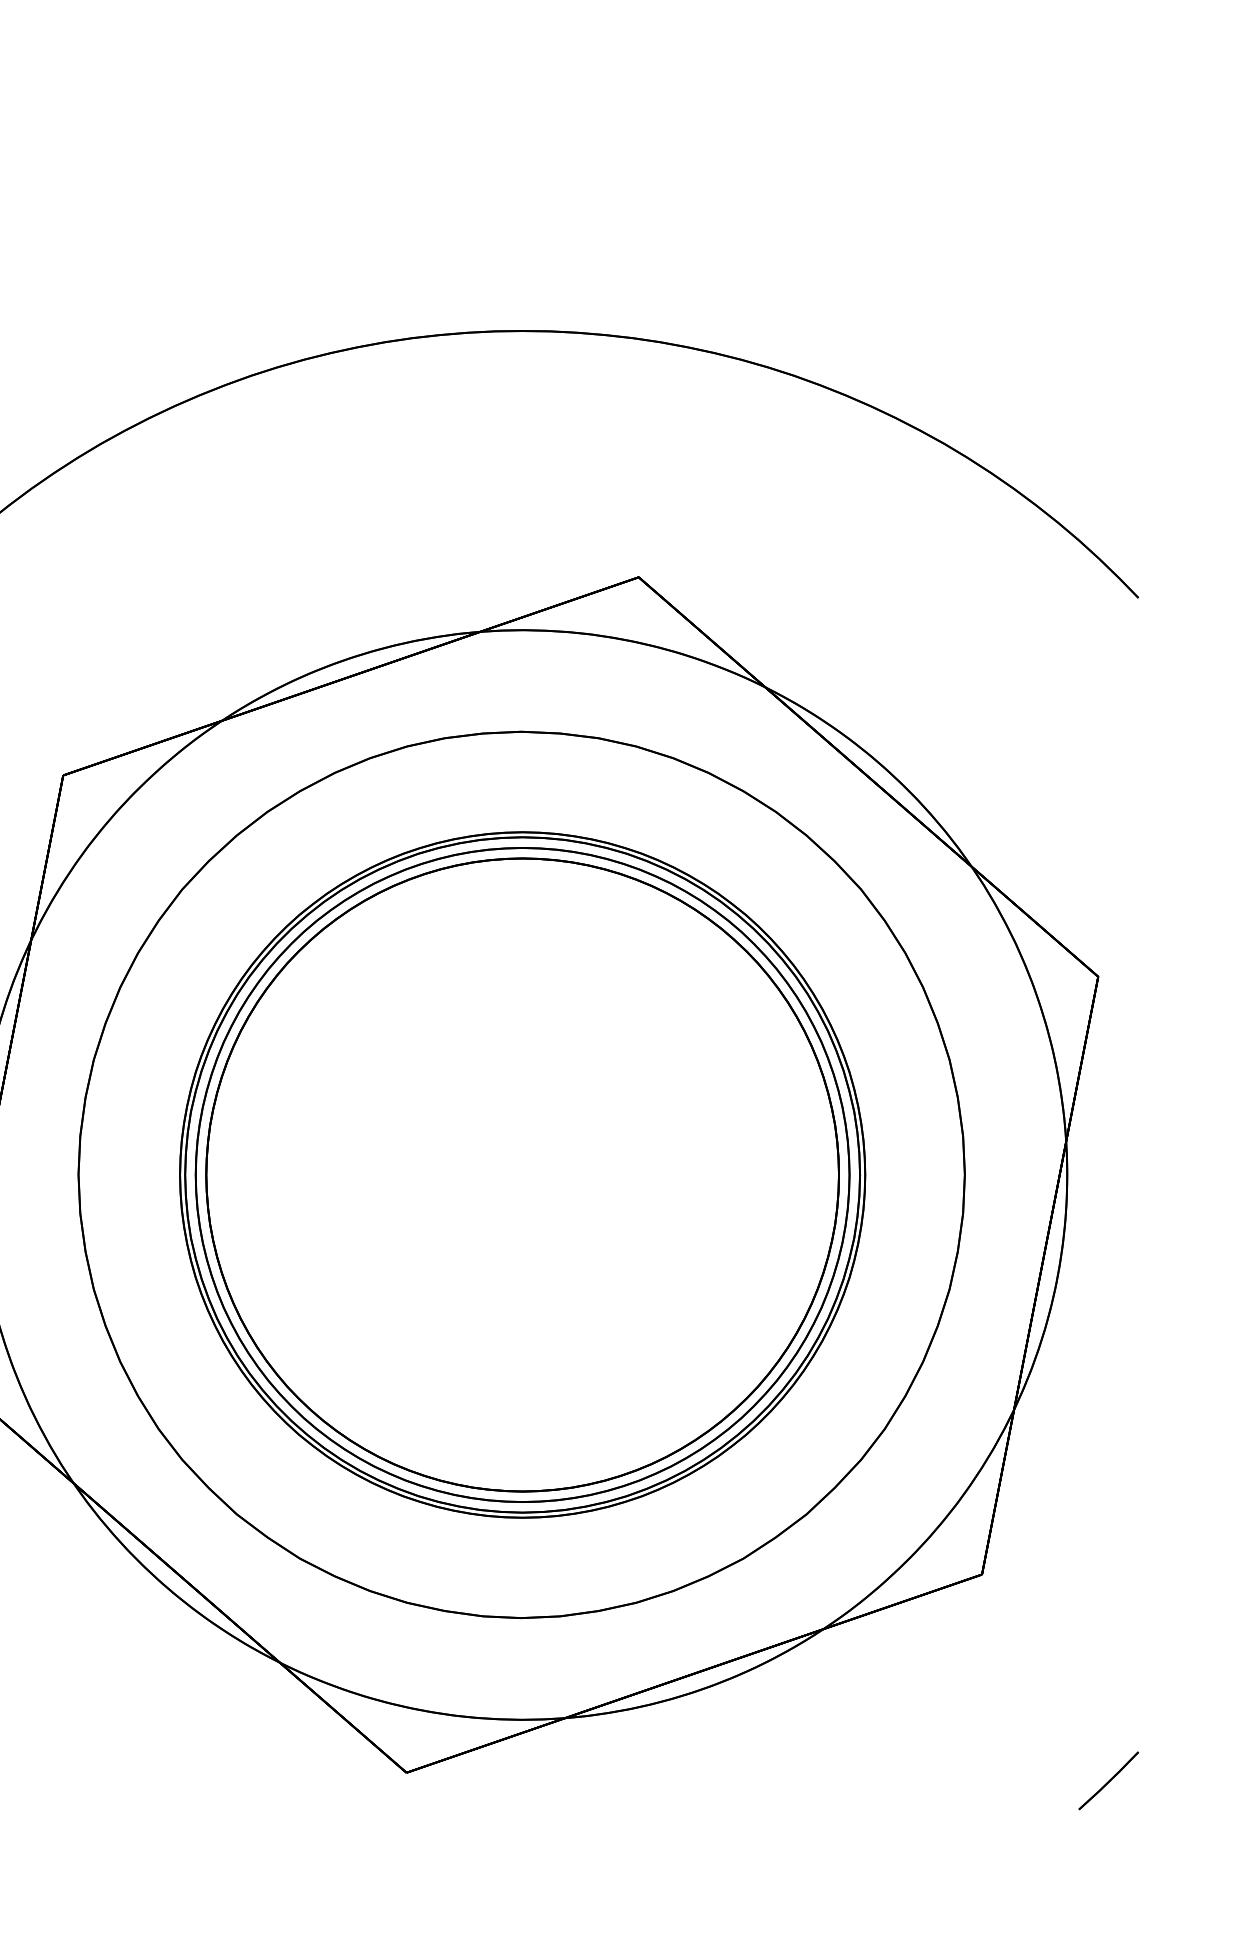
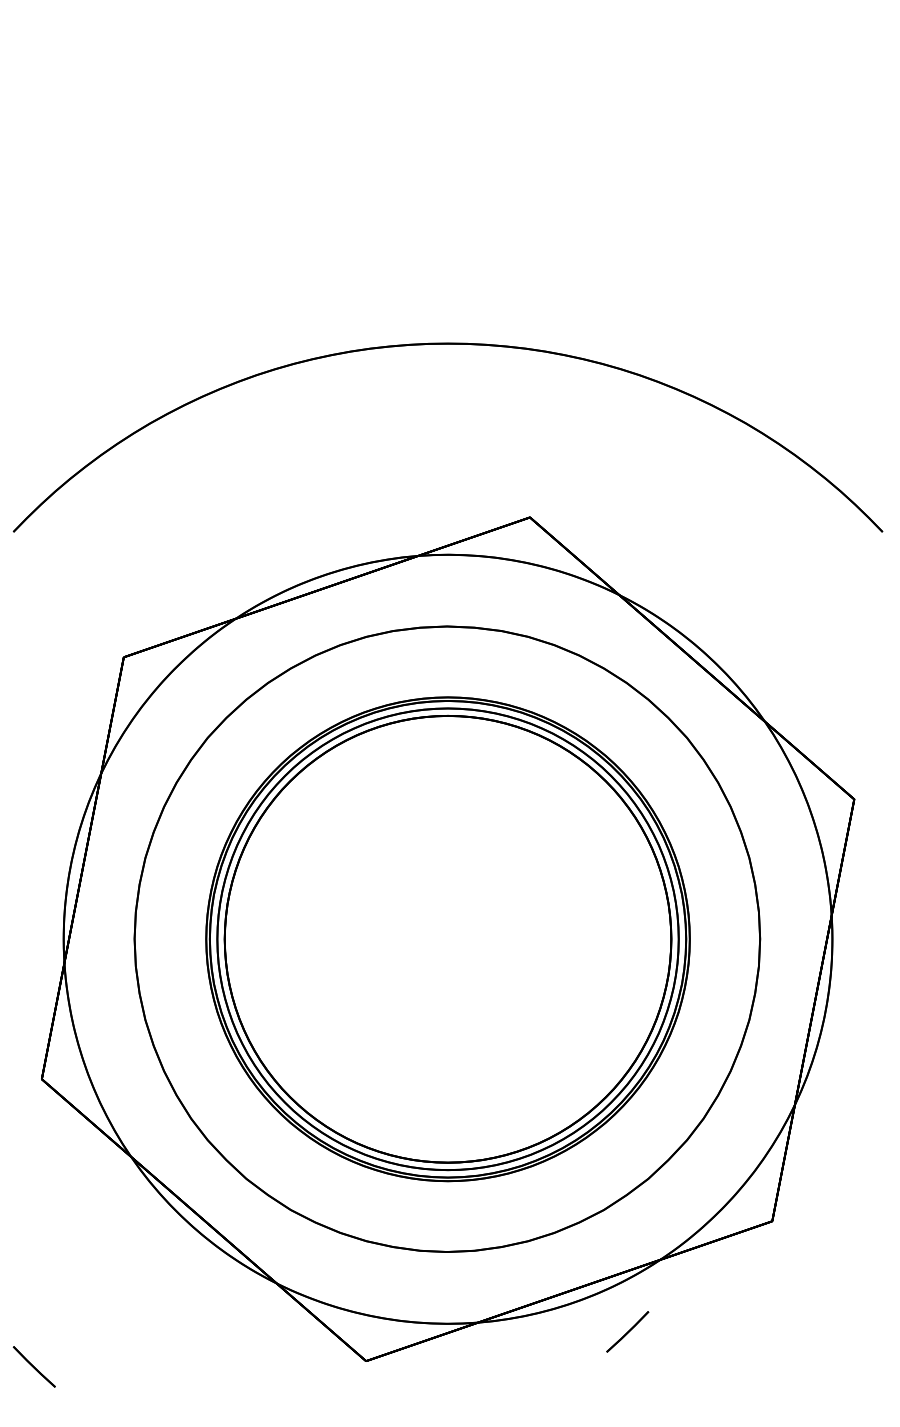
line: (1108, 1780) -> (627, 1331), moved

